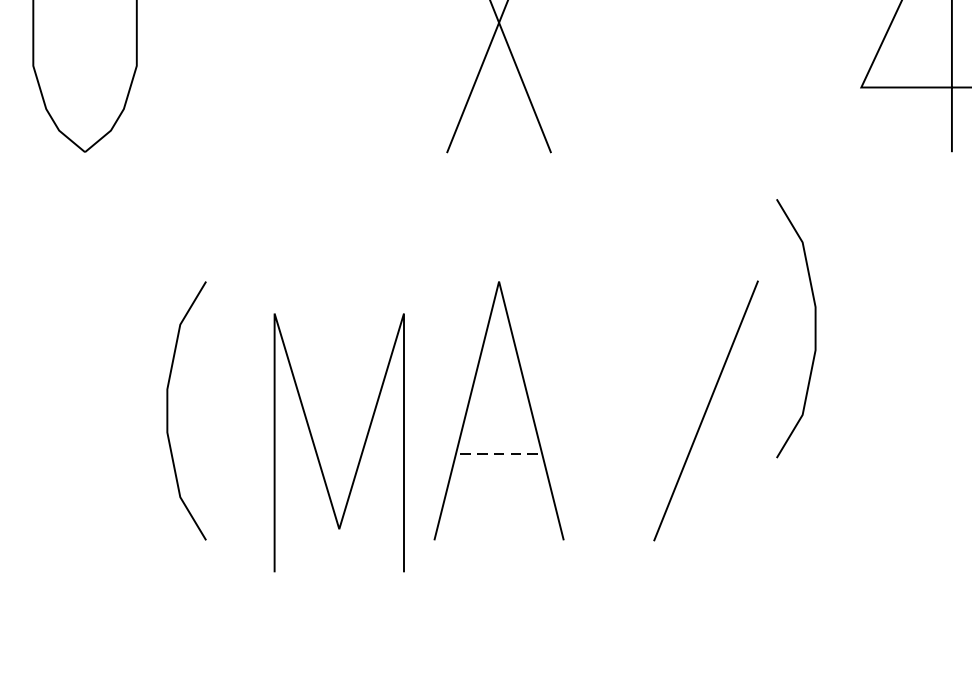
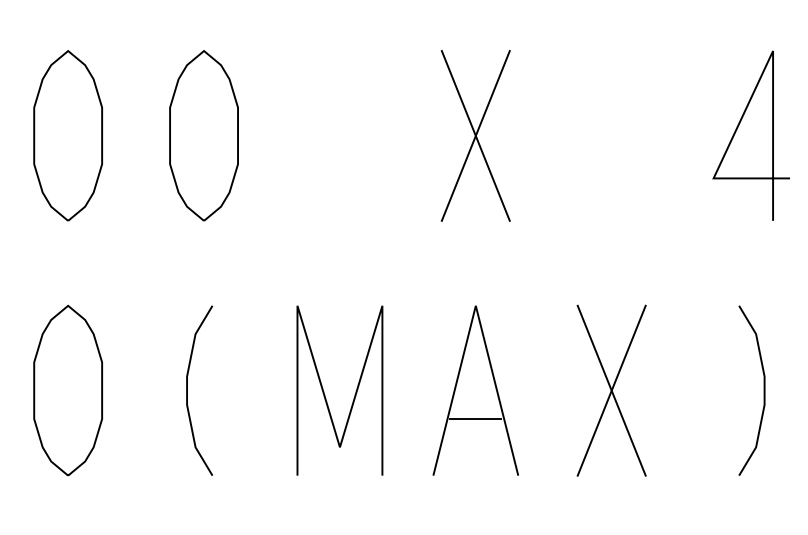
curve: (813, 328) -> (763, 390), moved
curve: (168, 410) -> (187, 390), moved
line: (705, 410) -> (611, 390), added
line: (317, 450) -> (325, 395), moved
line: (500, 454) -> (476, 419), dashed -> solid

